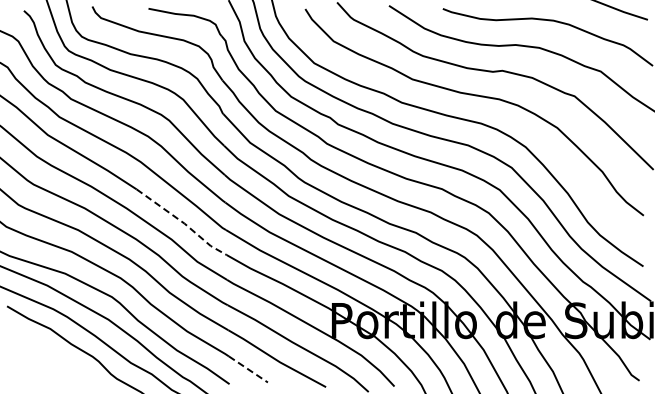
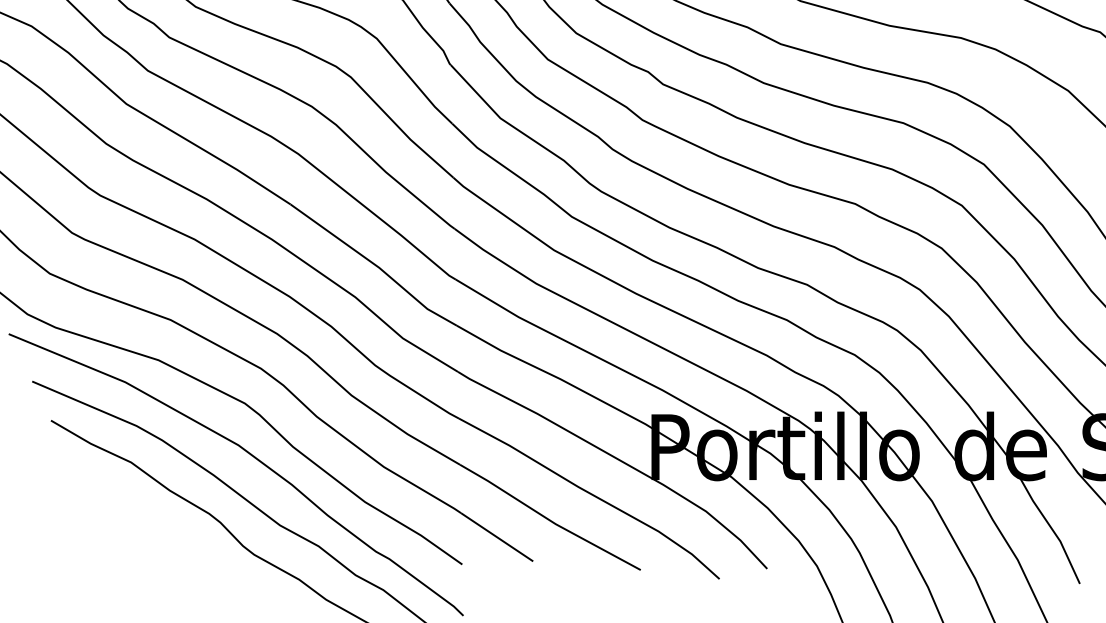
line: (183, 223) -> (377, 267), dashed -> solid
line: (248, 369) -> (497, 537), dashed -> solid

